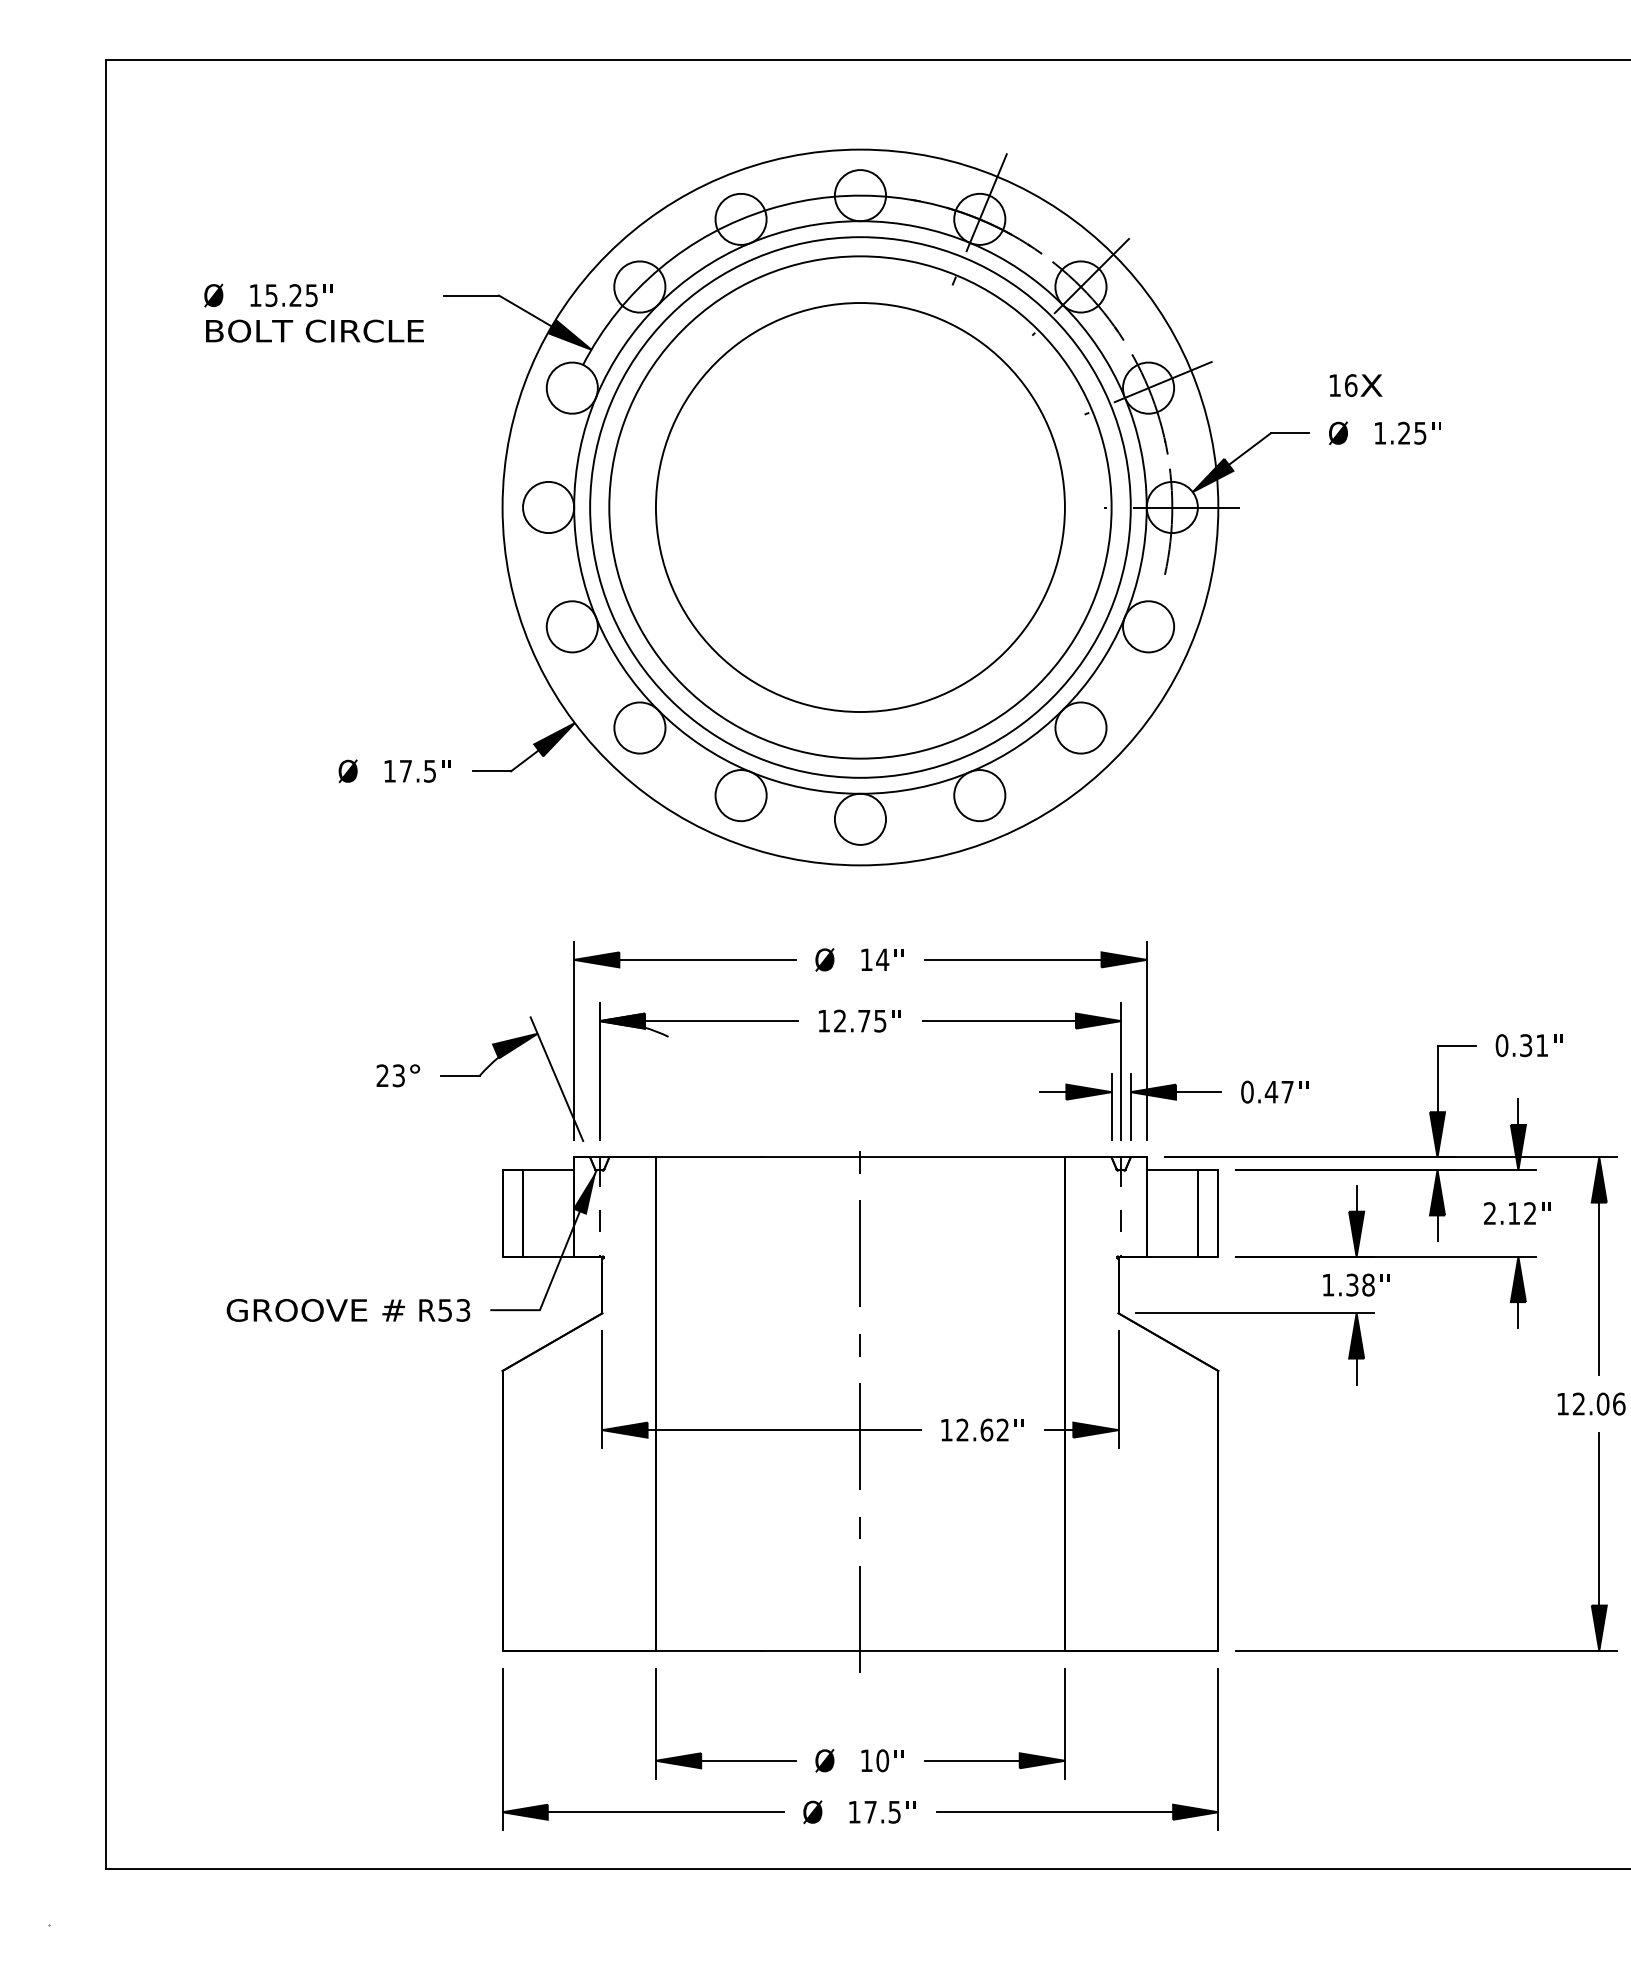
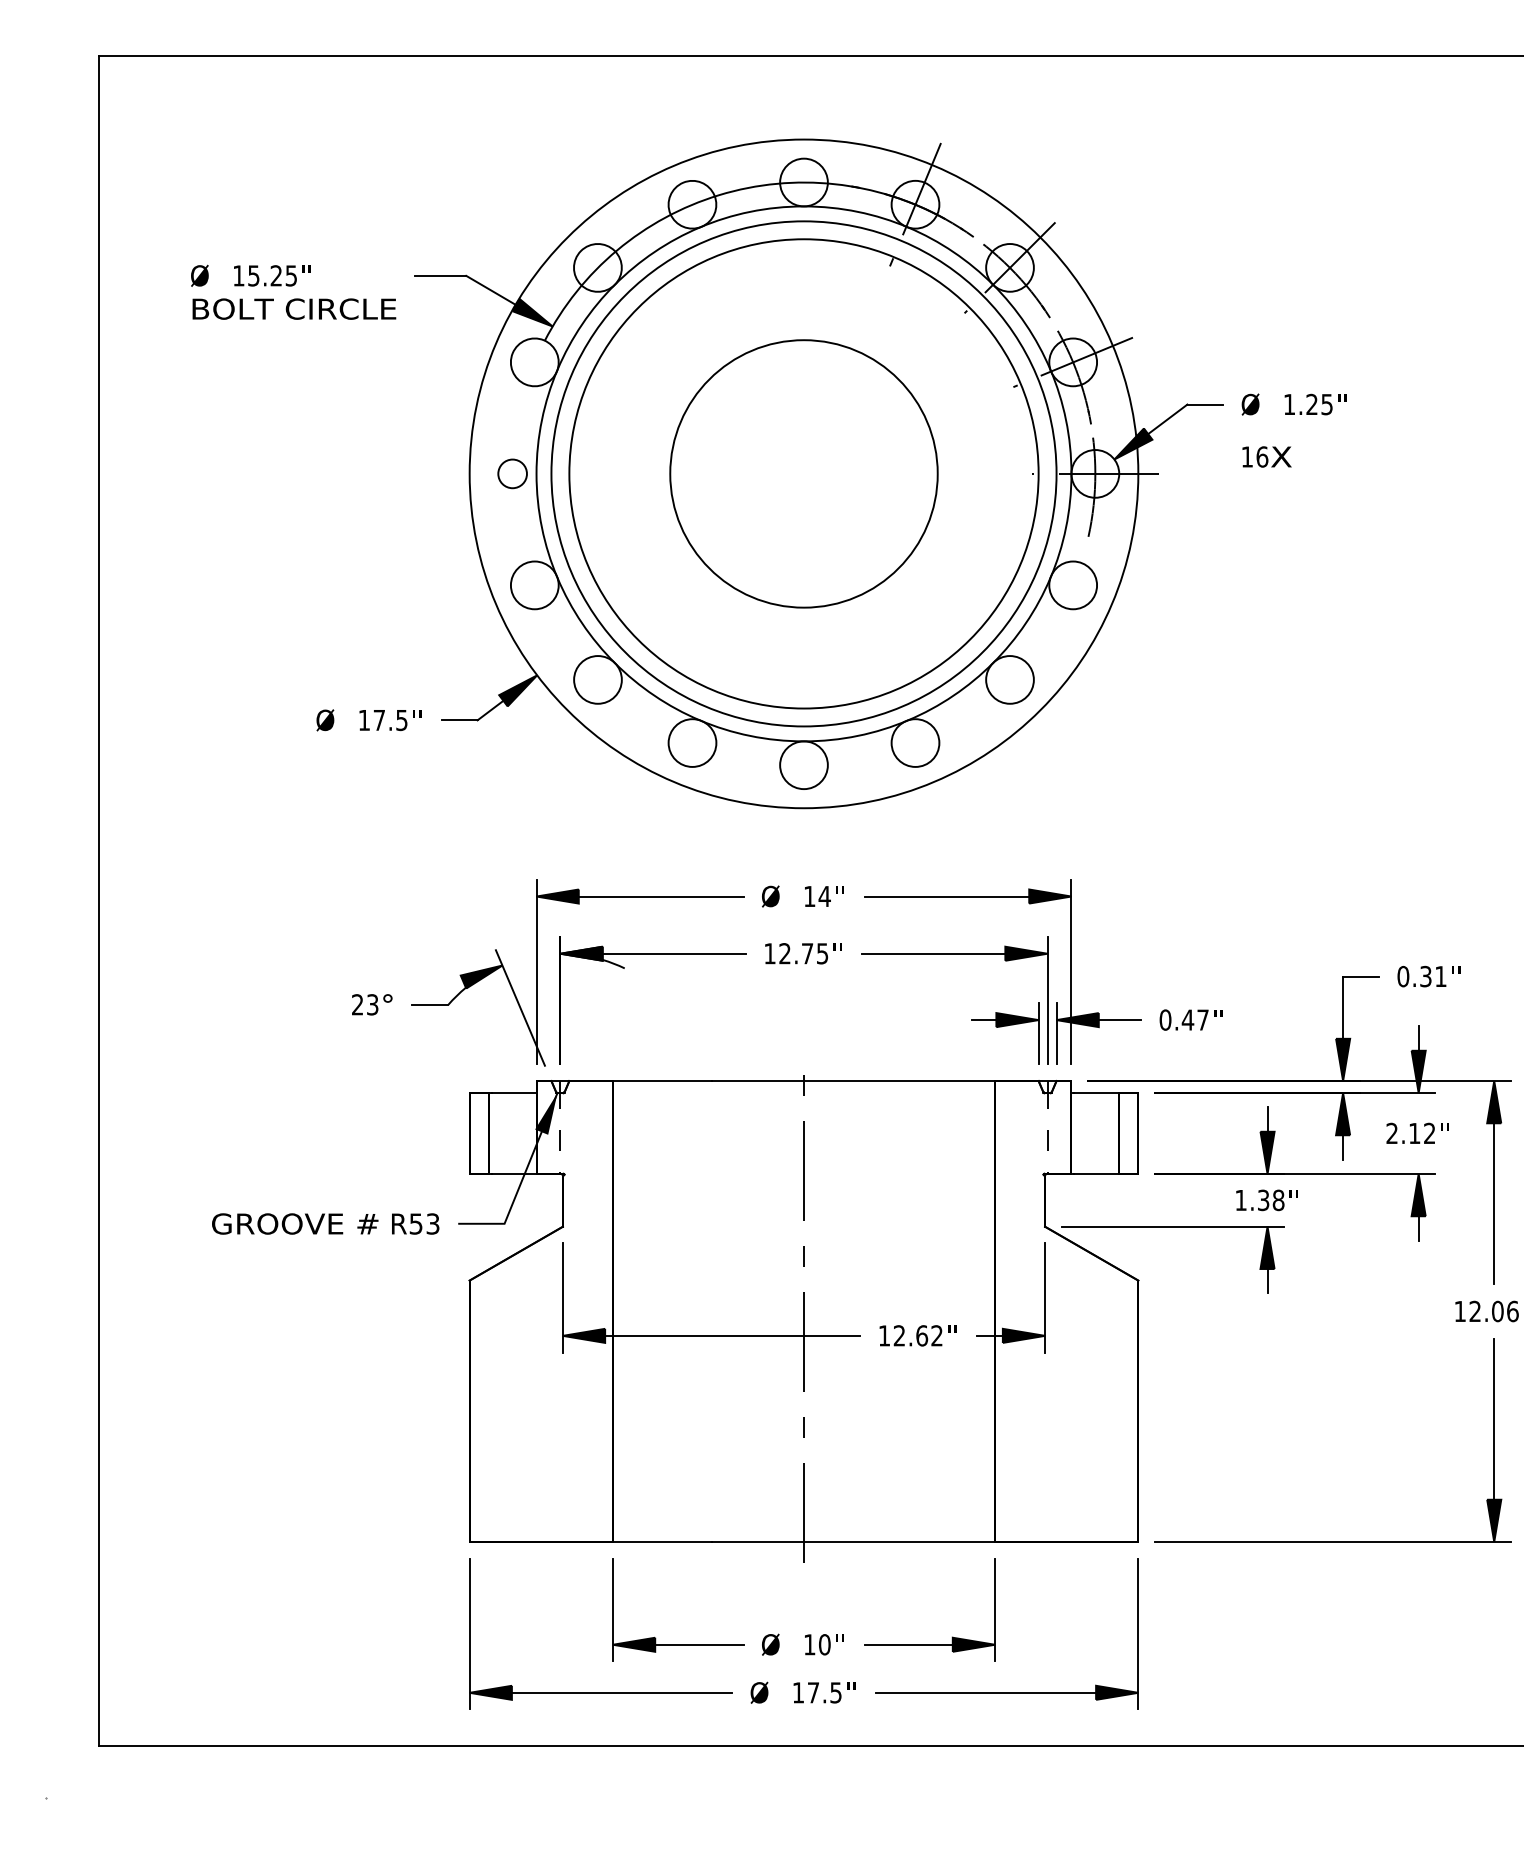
text: (1355, 385) -> (1266, 456), moved
circle: (548, 507) -> (512, 473), size x0.6
circle: (859, 507) -> (803, 473), size x0.7

